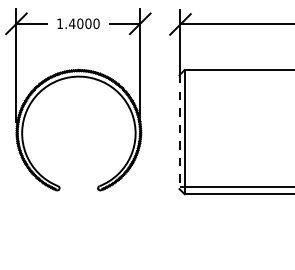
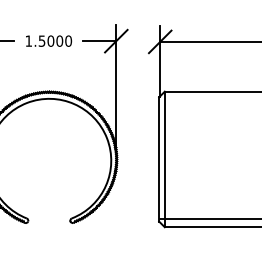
text: (71, 23) -> (41, 40), 1.4000 -> 1.5000
line: (179, 132) -> (159, 159), dashed -> solid

